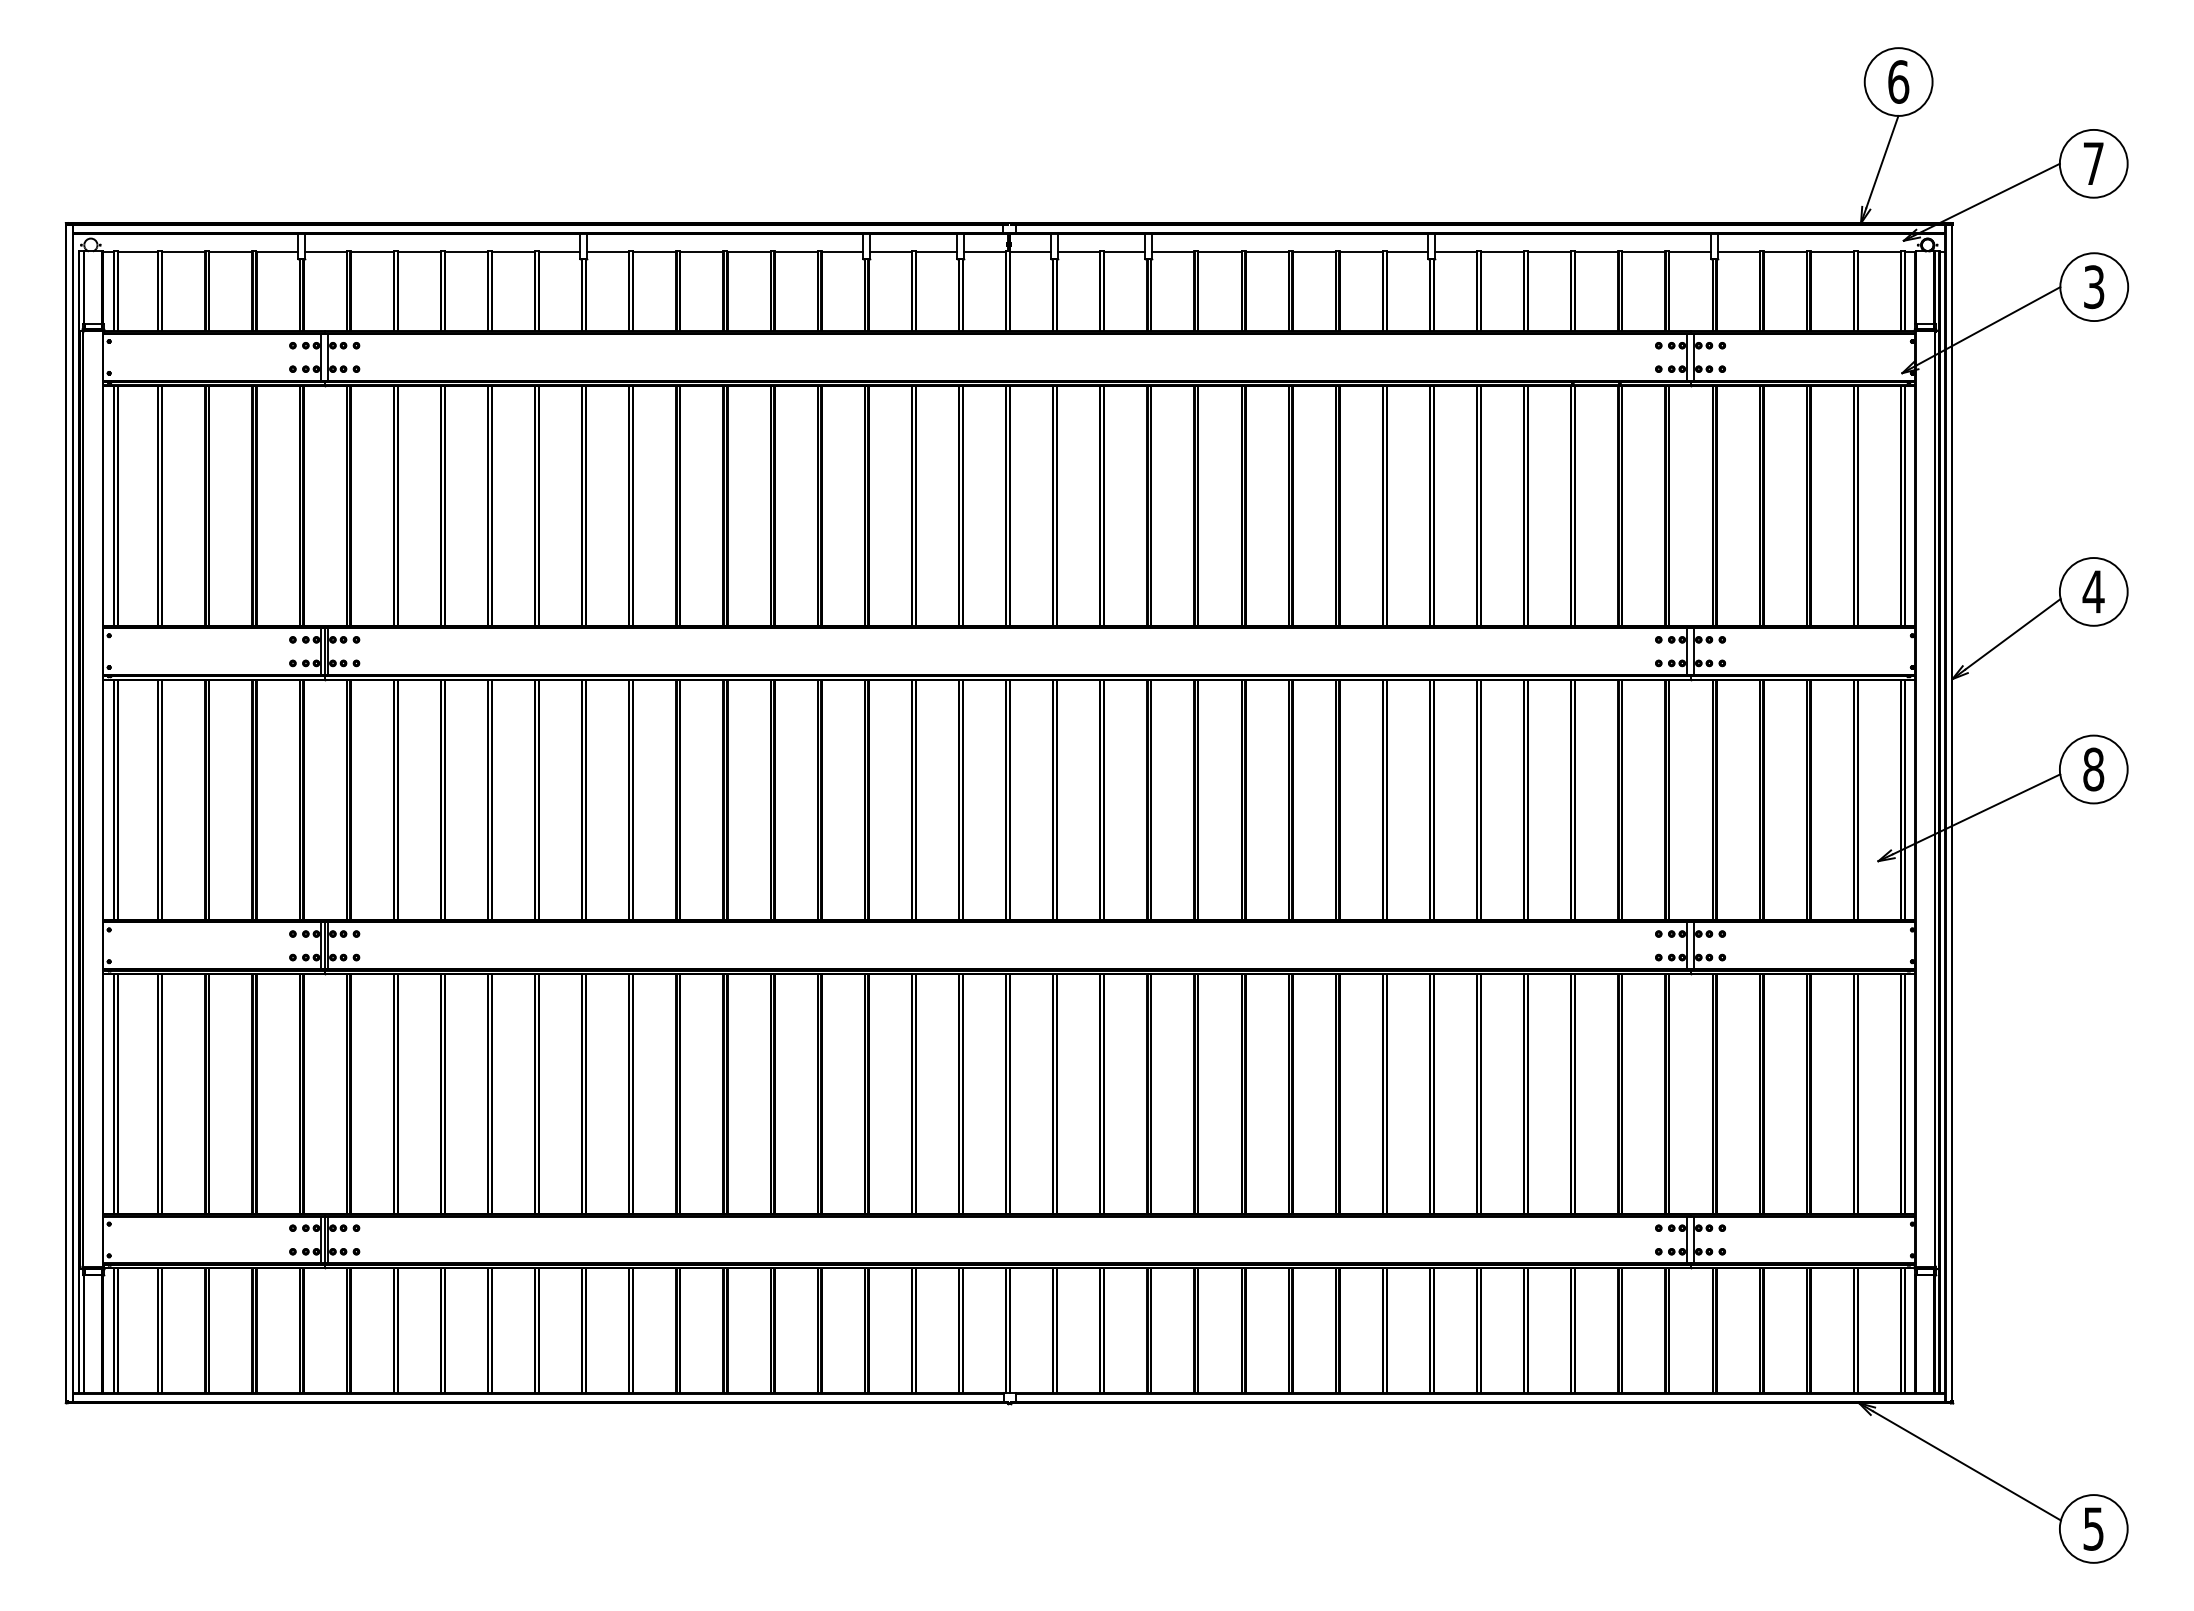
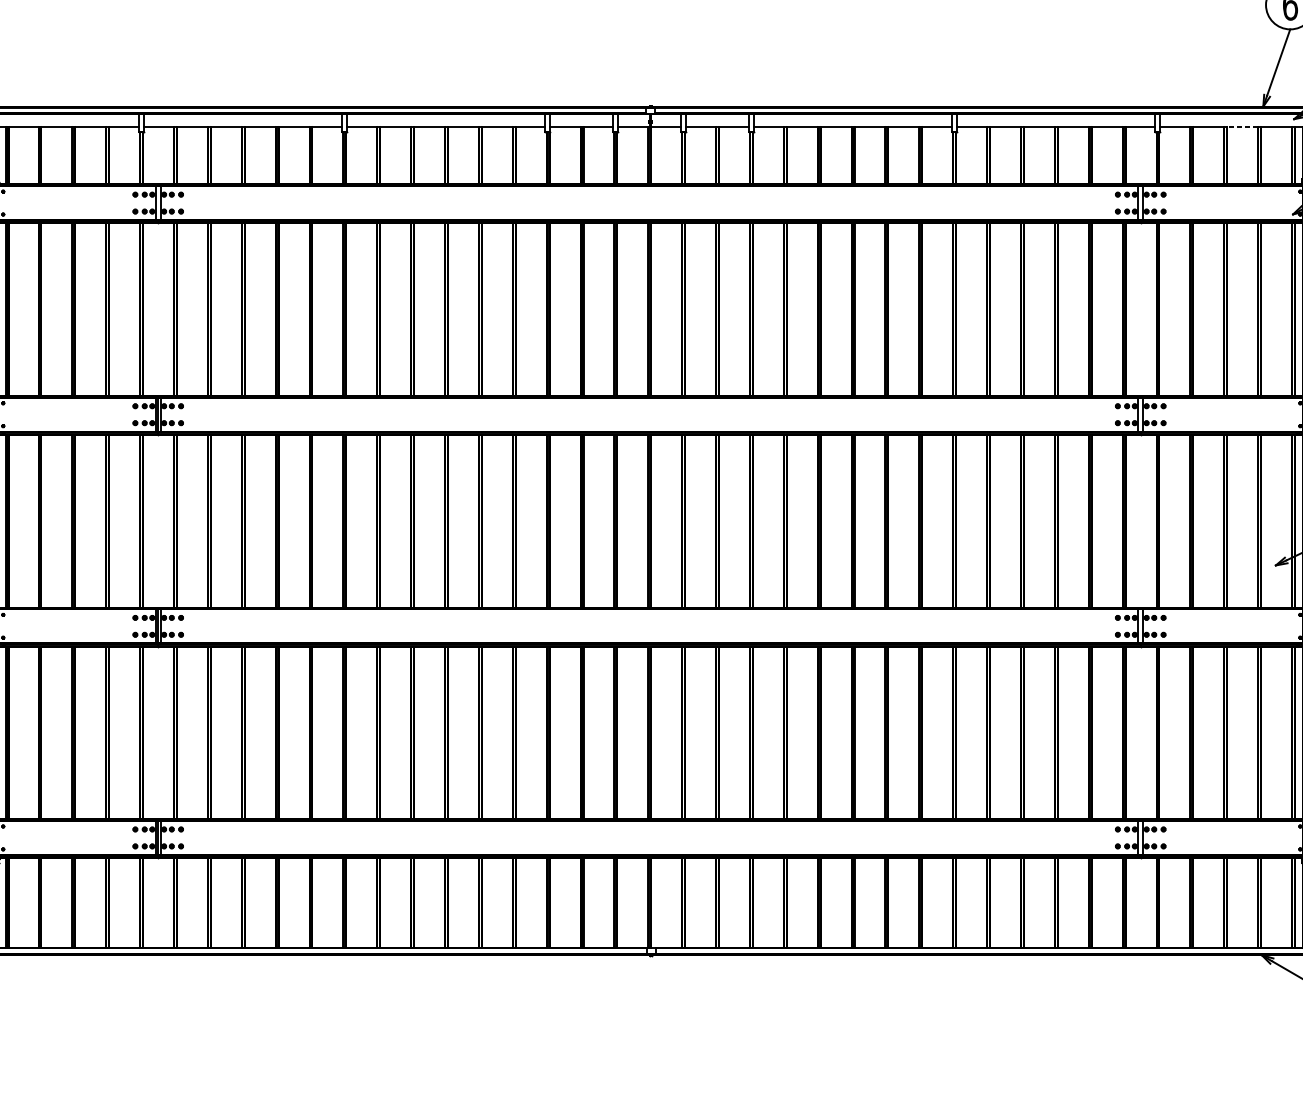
line: (1832, 251) -> (1242, 126), solid -> dashed

